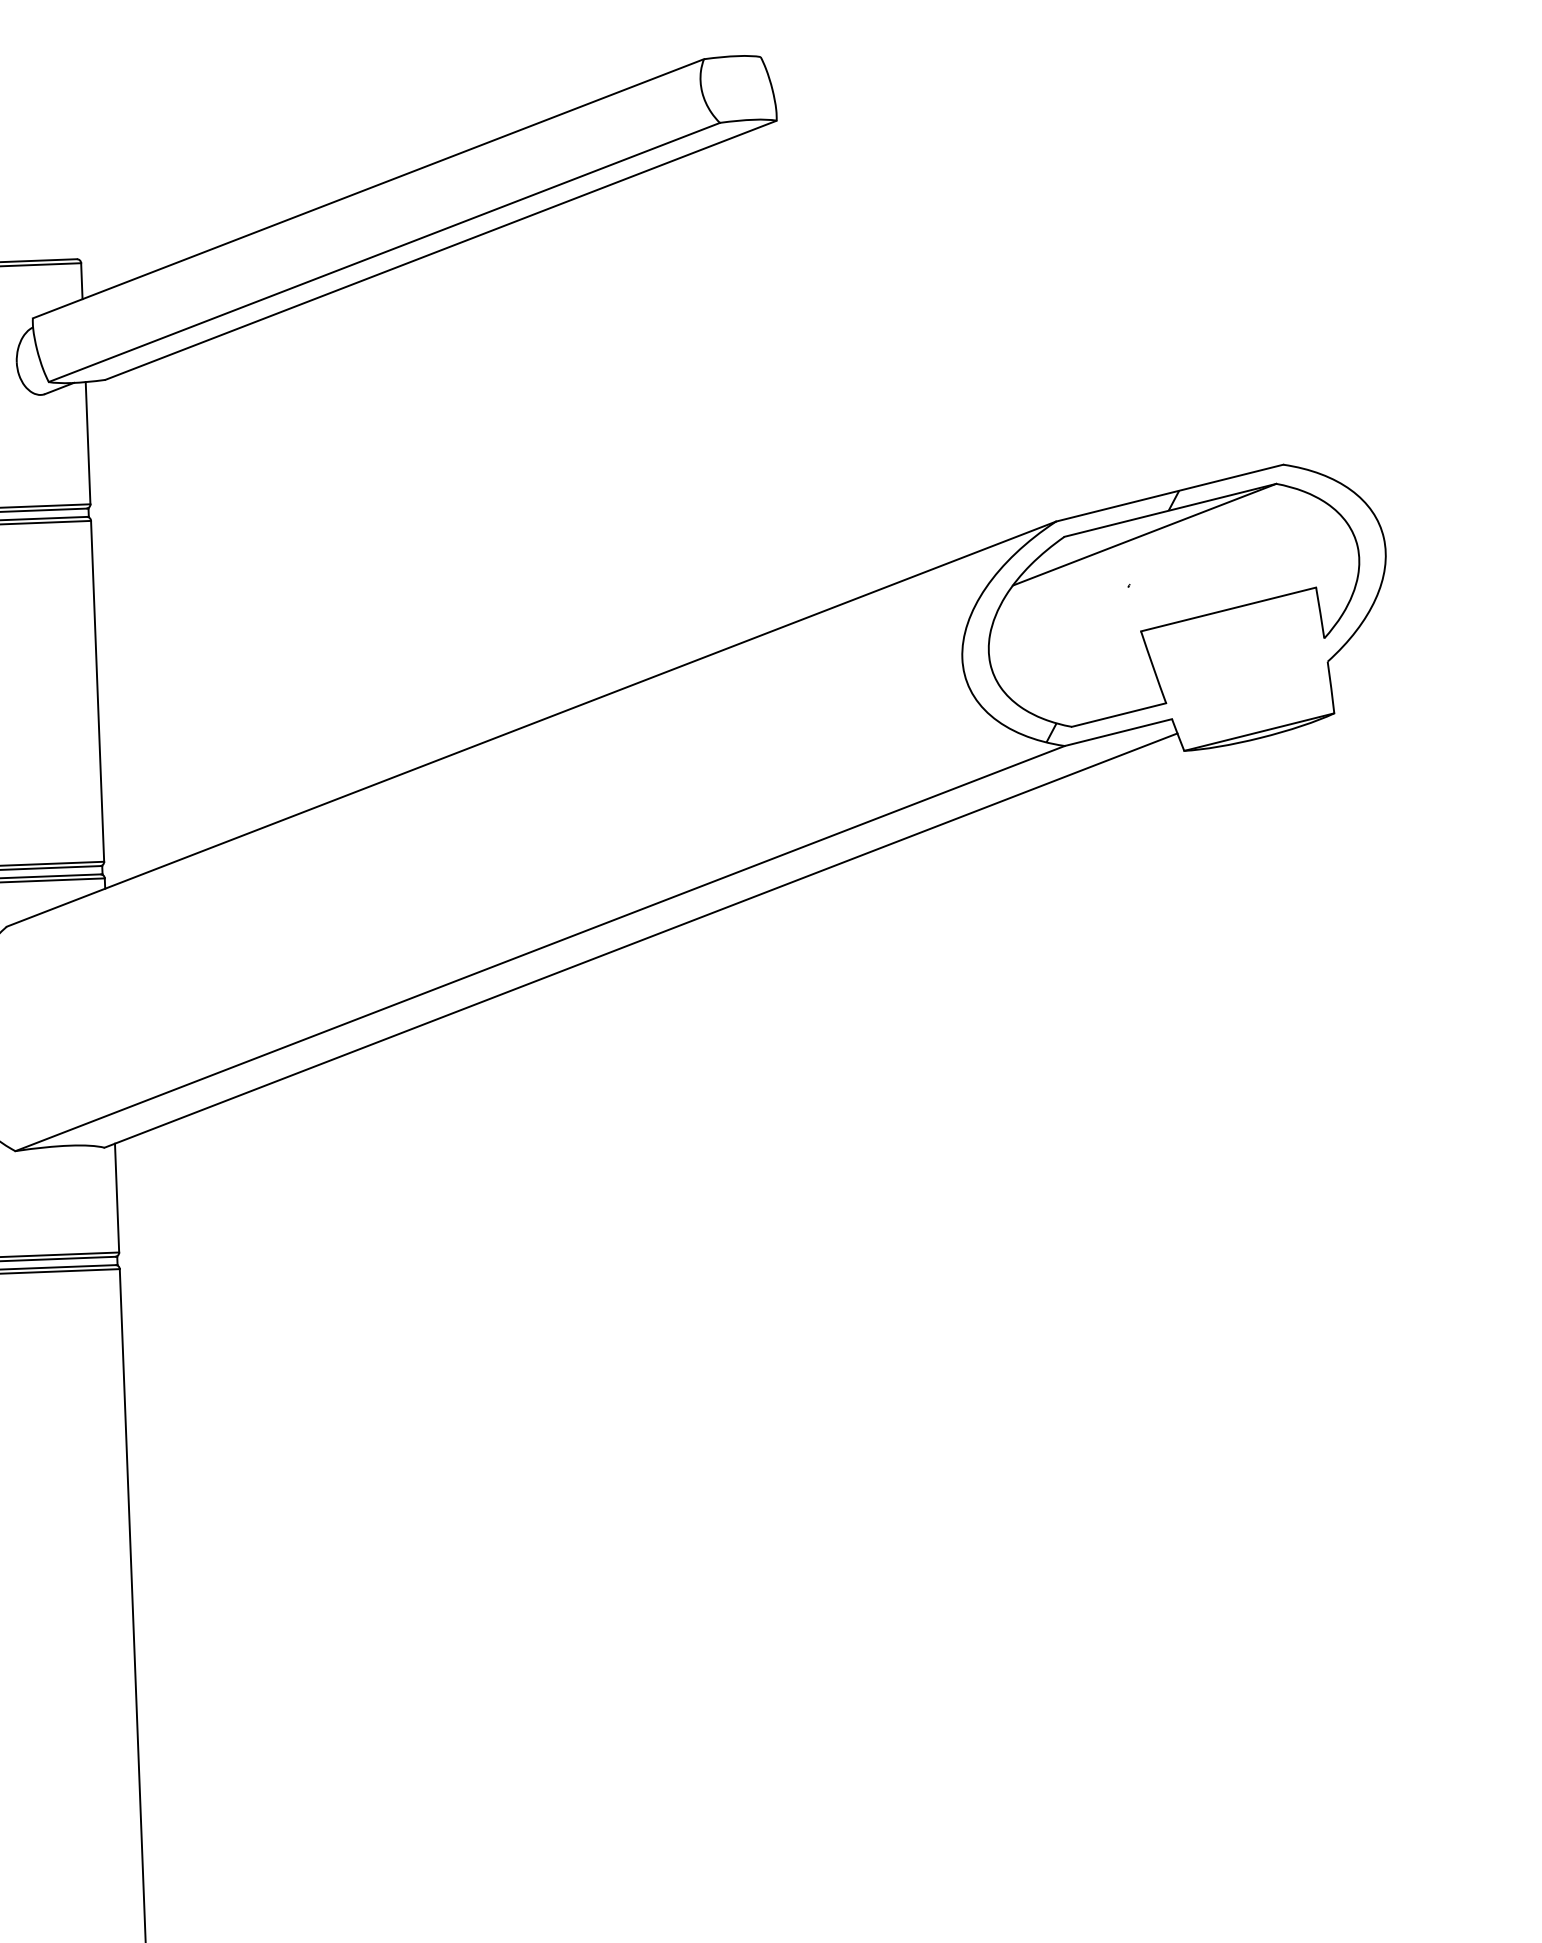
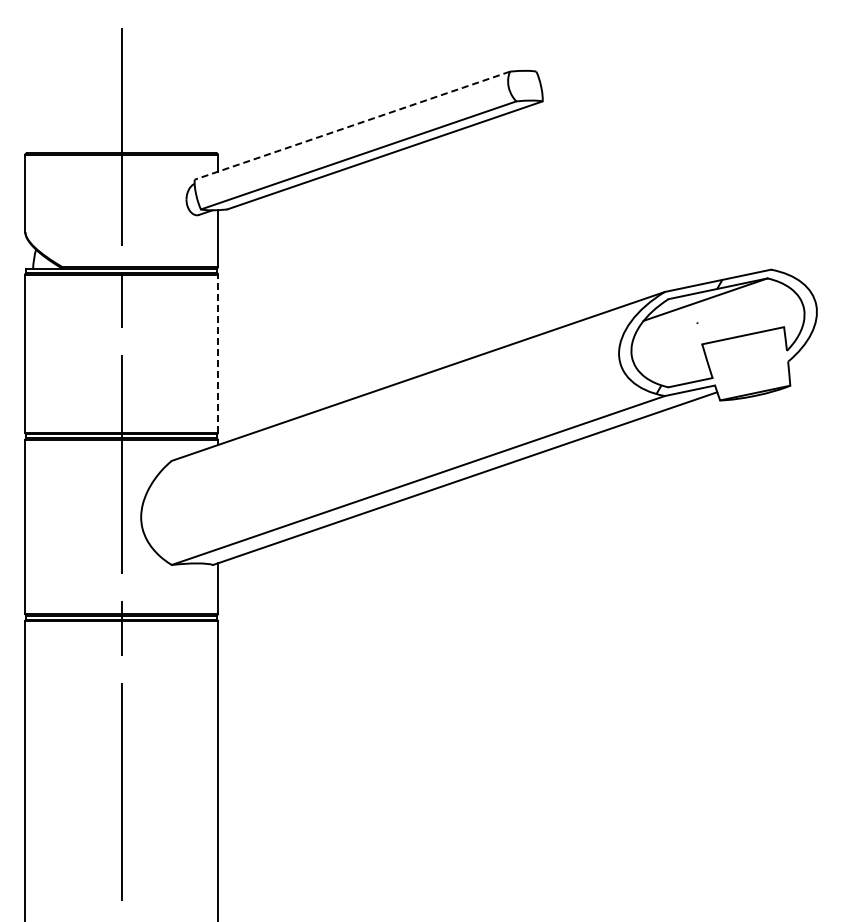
line: (368, 188) -> (352, 125), solid -> dashed
line: (98, 691) -> (218, 353), solid -> dashed

